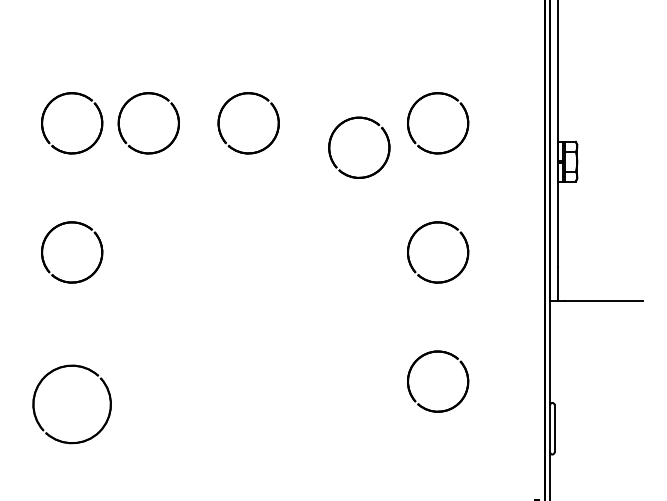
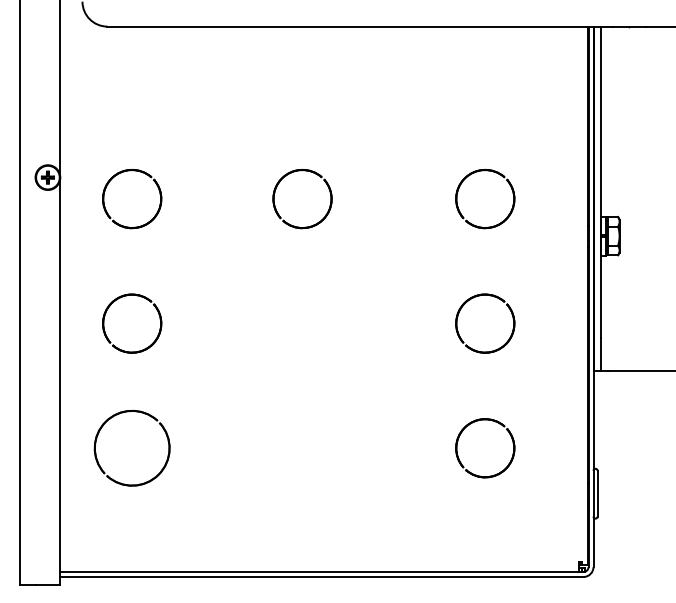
part: (373, 122) -> (422, 198), removed
part: (152, 151) -> (209, 226), removed
part: (56, 370) -> (117, 415), moved

